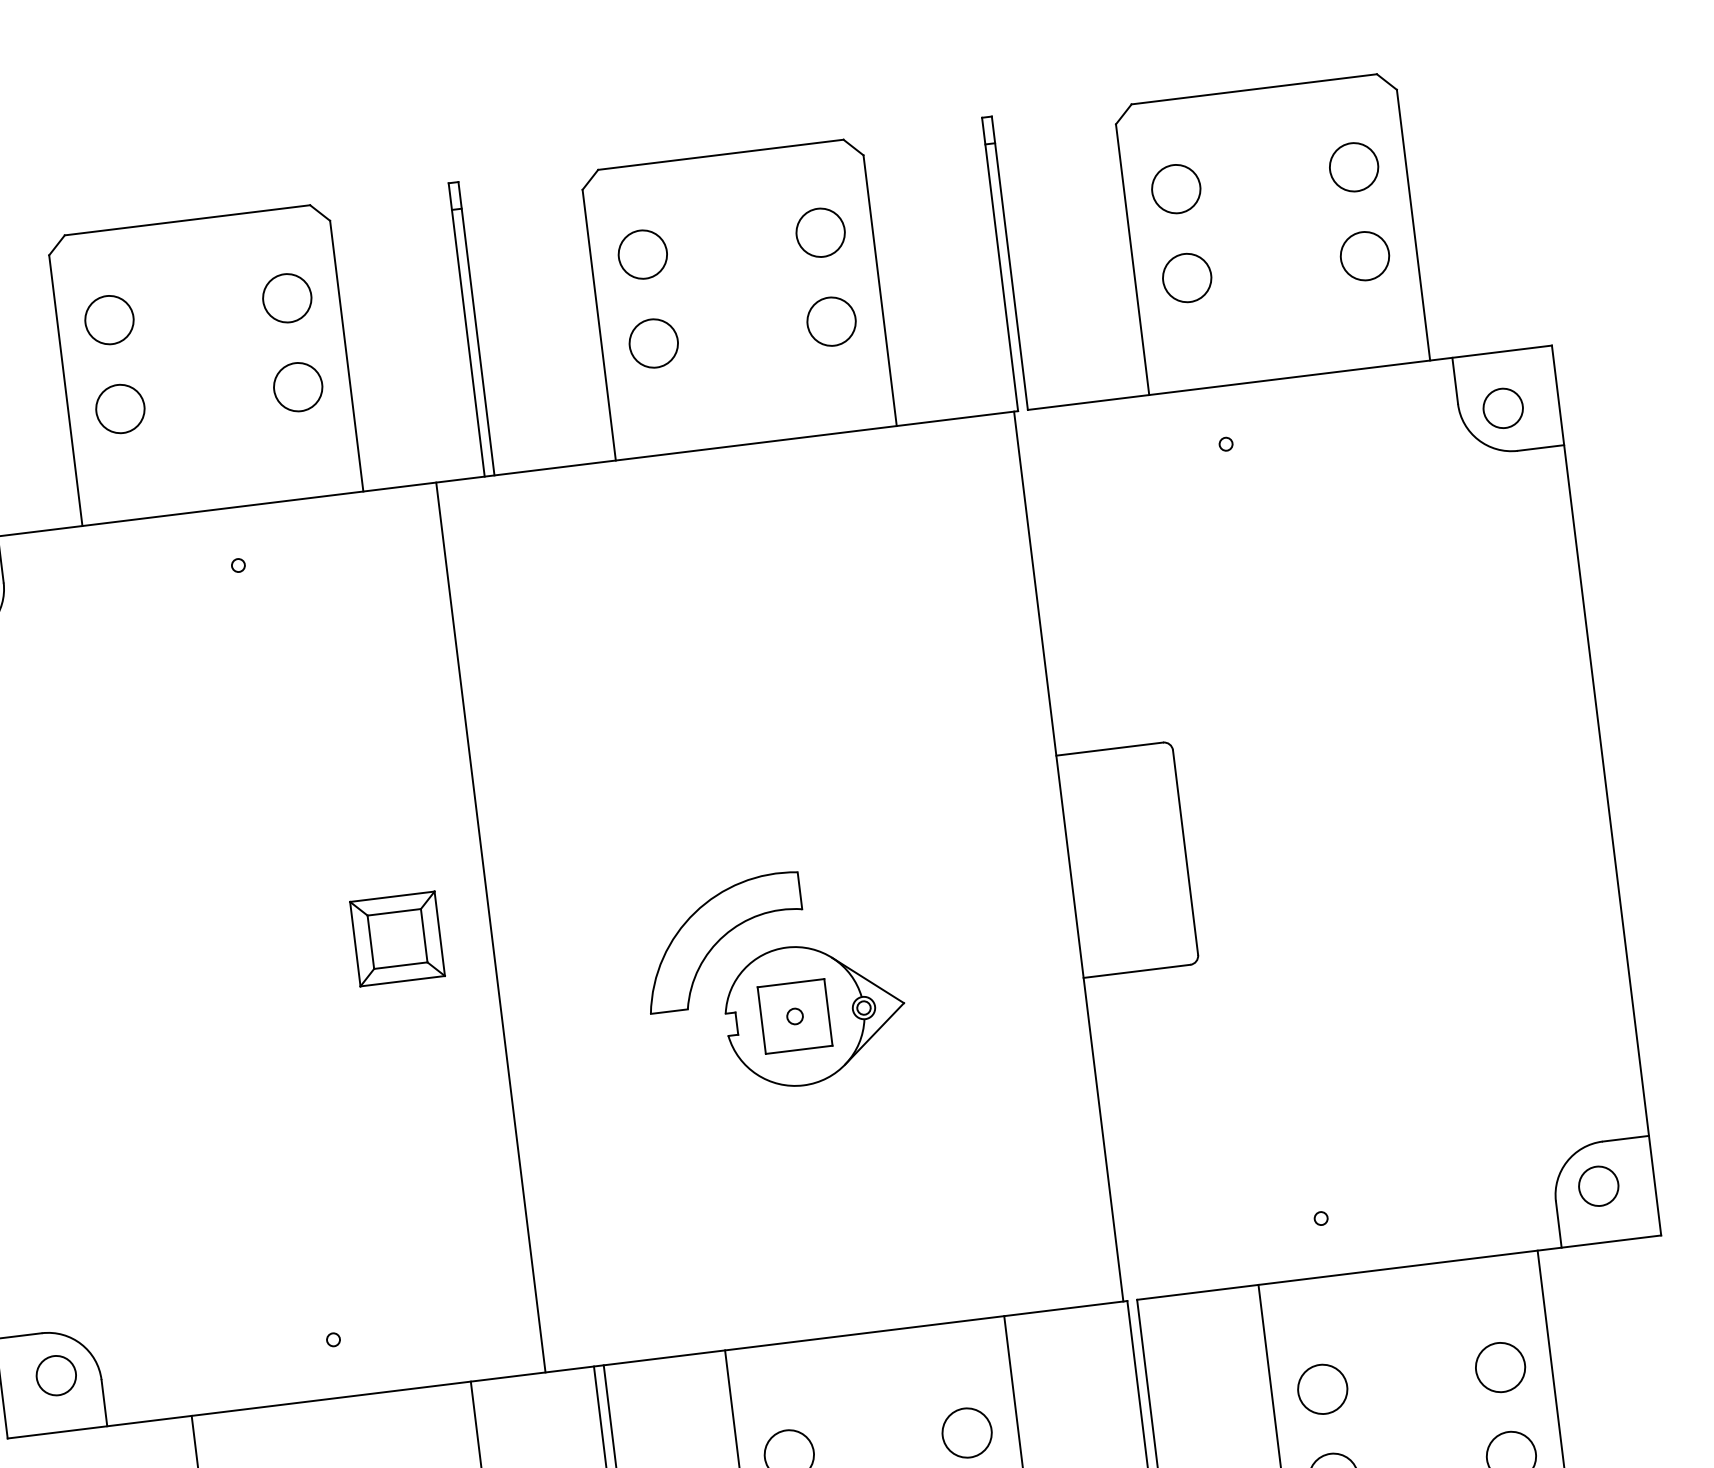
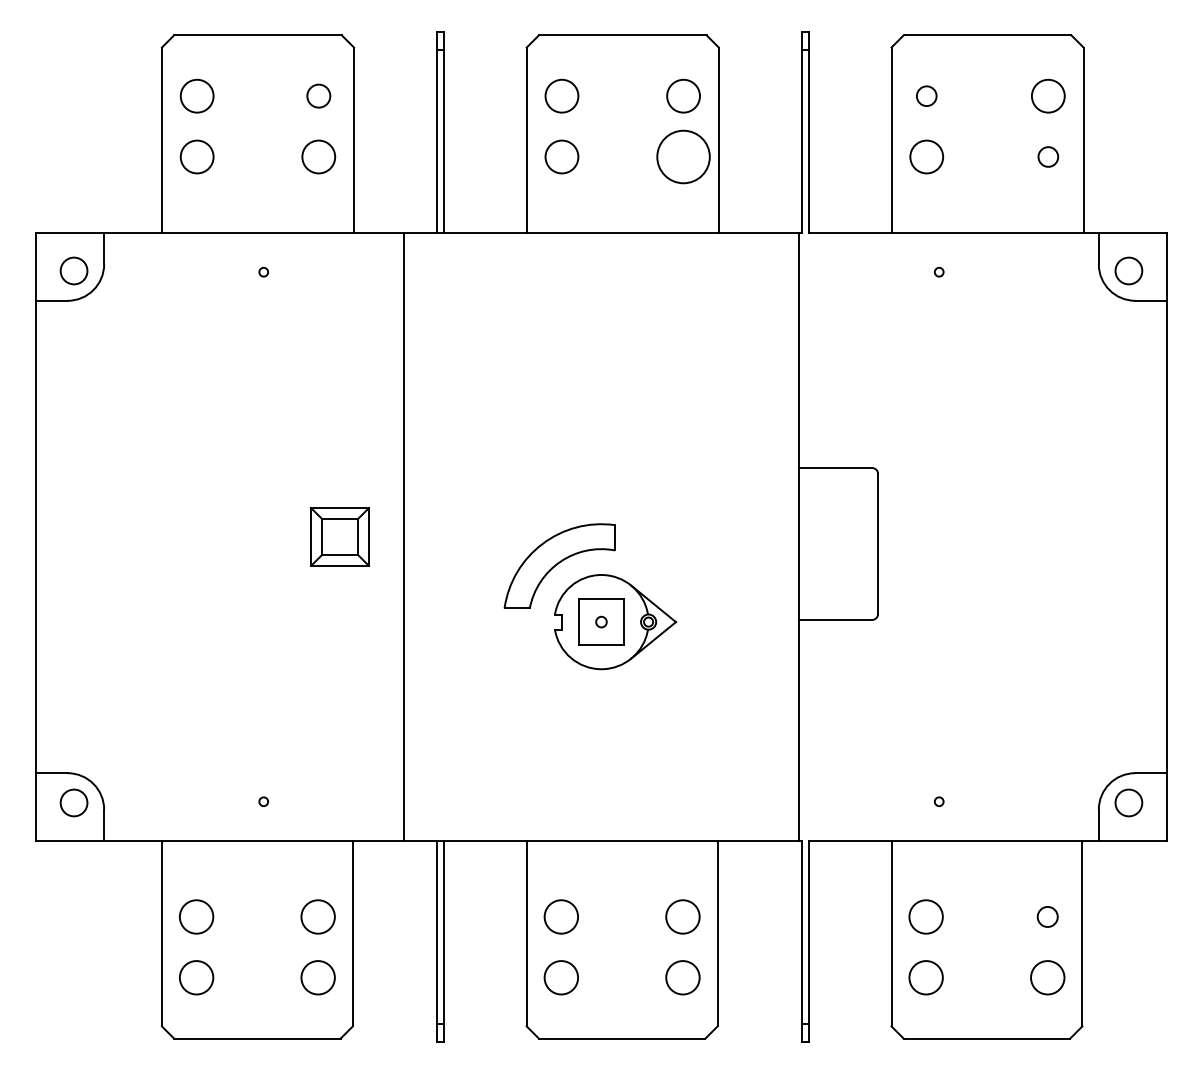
circle: (1175, 188) -> (926, 95), size x0.6
circle: (1363, 255) -> (1047, 156), size x0.6
circle: (286, 297) -> (318, 95), size x0.7
circle: (831, 320) -> (683, 156), size x1.6
circle: (1500, 1366) -> (1047, 916), size x0.6

